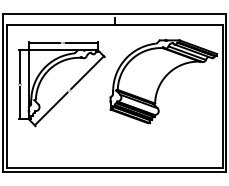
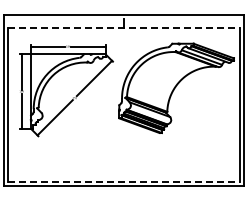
line: (115, 25) -> (124, 27), solid -> dashed
line: (115, 168) -> (124, 181), solid -> dashed

